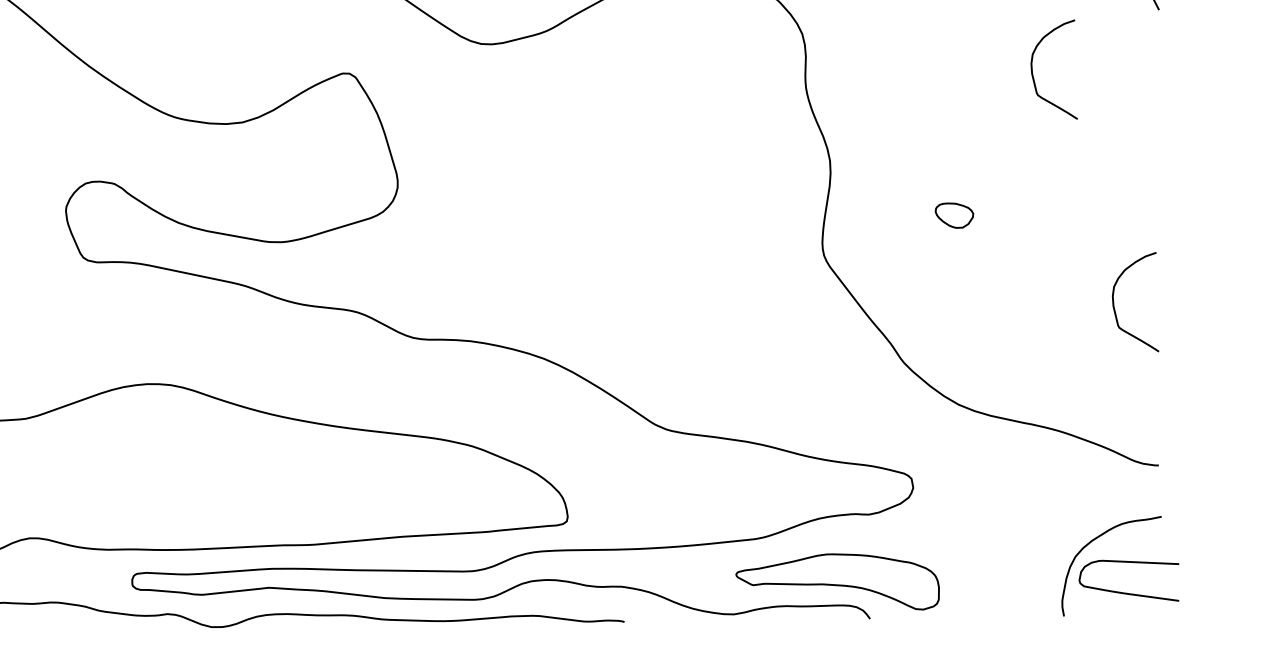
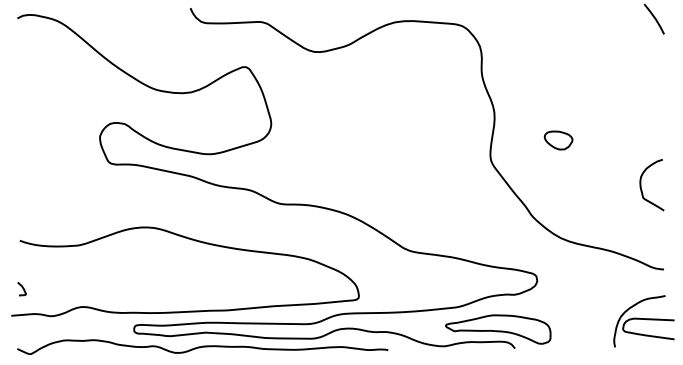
curve: (1035, 78) -> (600, 69), removed
part: (954, 215) -> (558, 140), size x1.43

